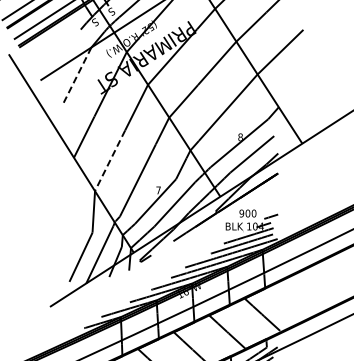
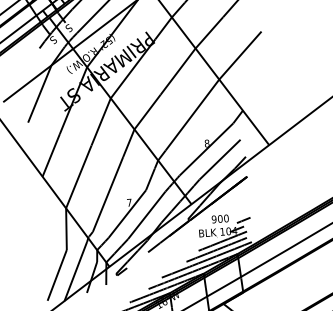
line: (77, 75) -> (39, 94), dashed -> solid
line: (110, 160) -> (79, 176), dashed -> solid

